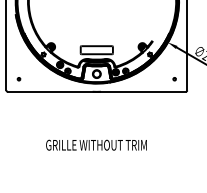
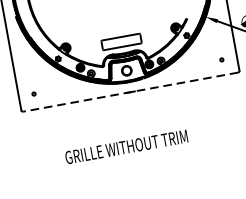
line: (96, 91) -> (130, 91), solid -> dashed
text: (96, 144) -> (126, 146), moved

